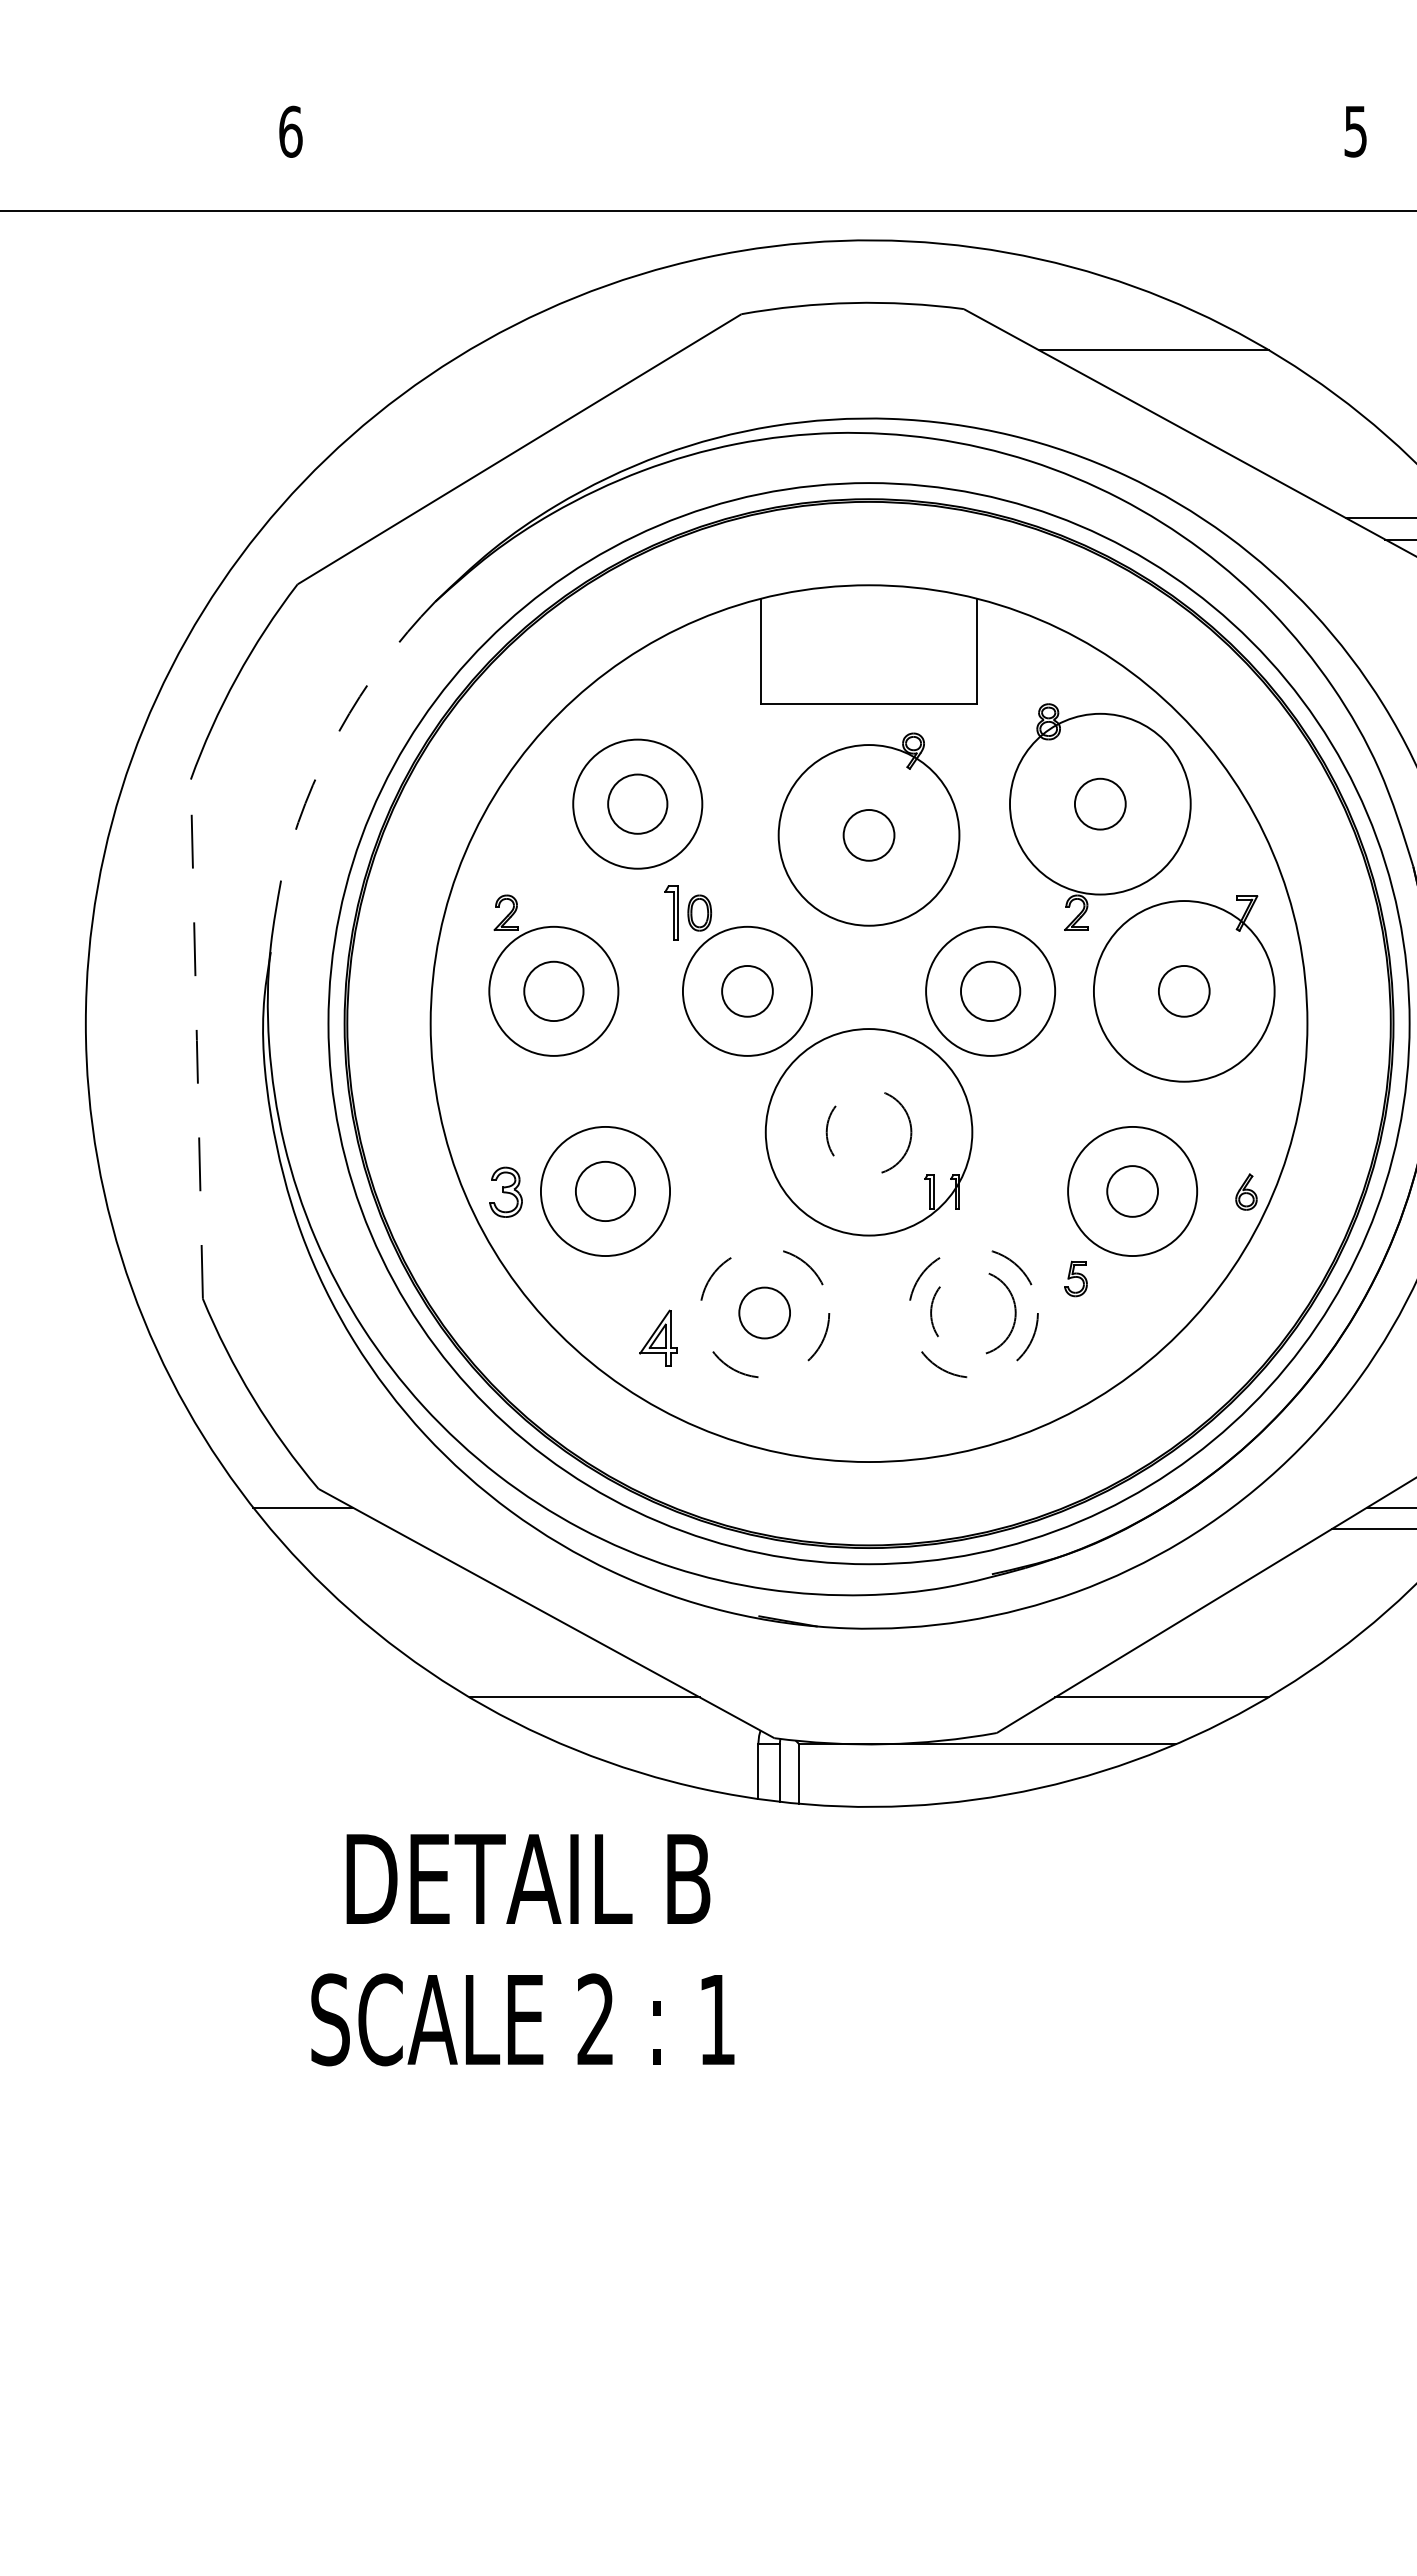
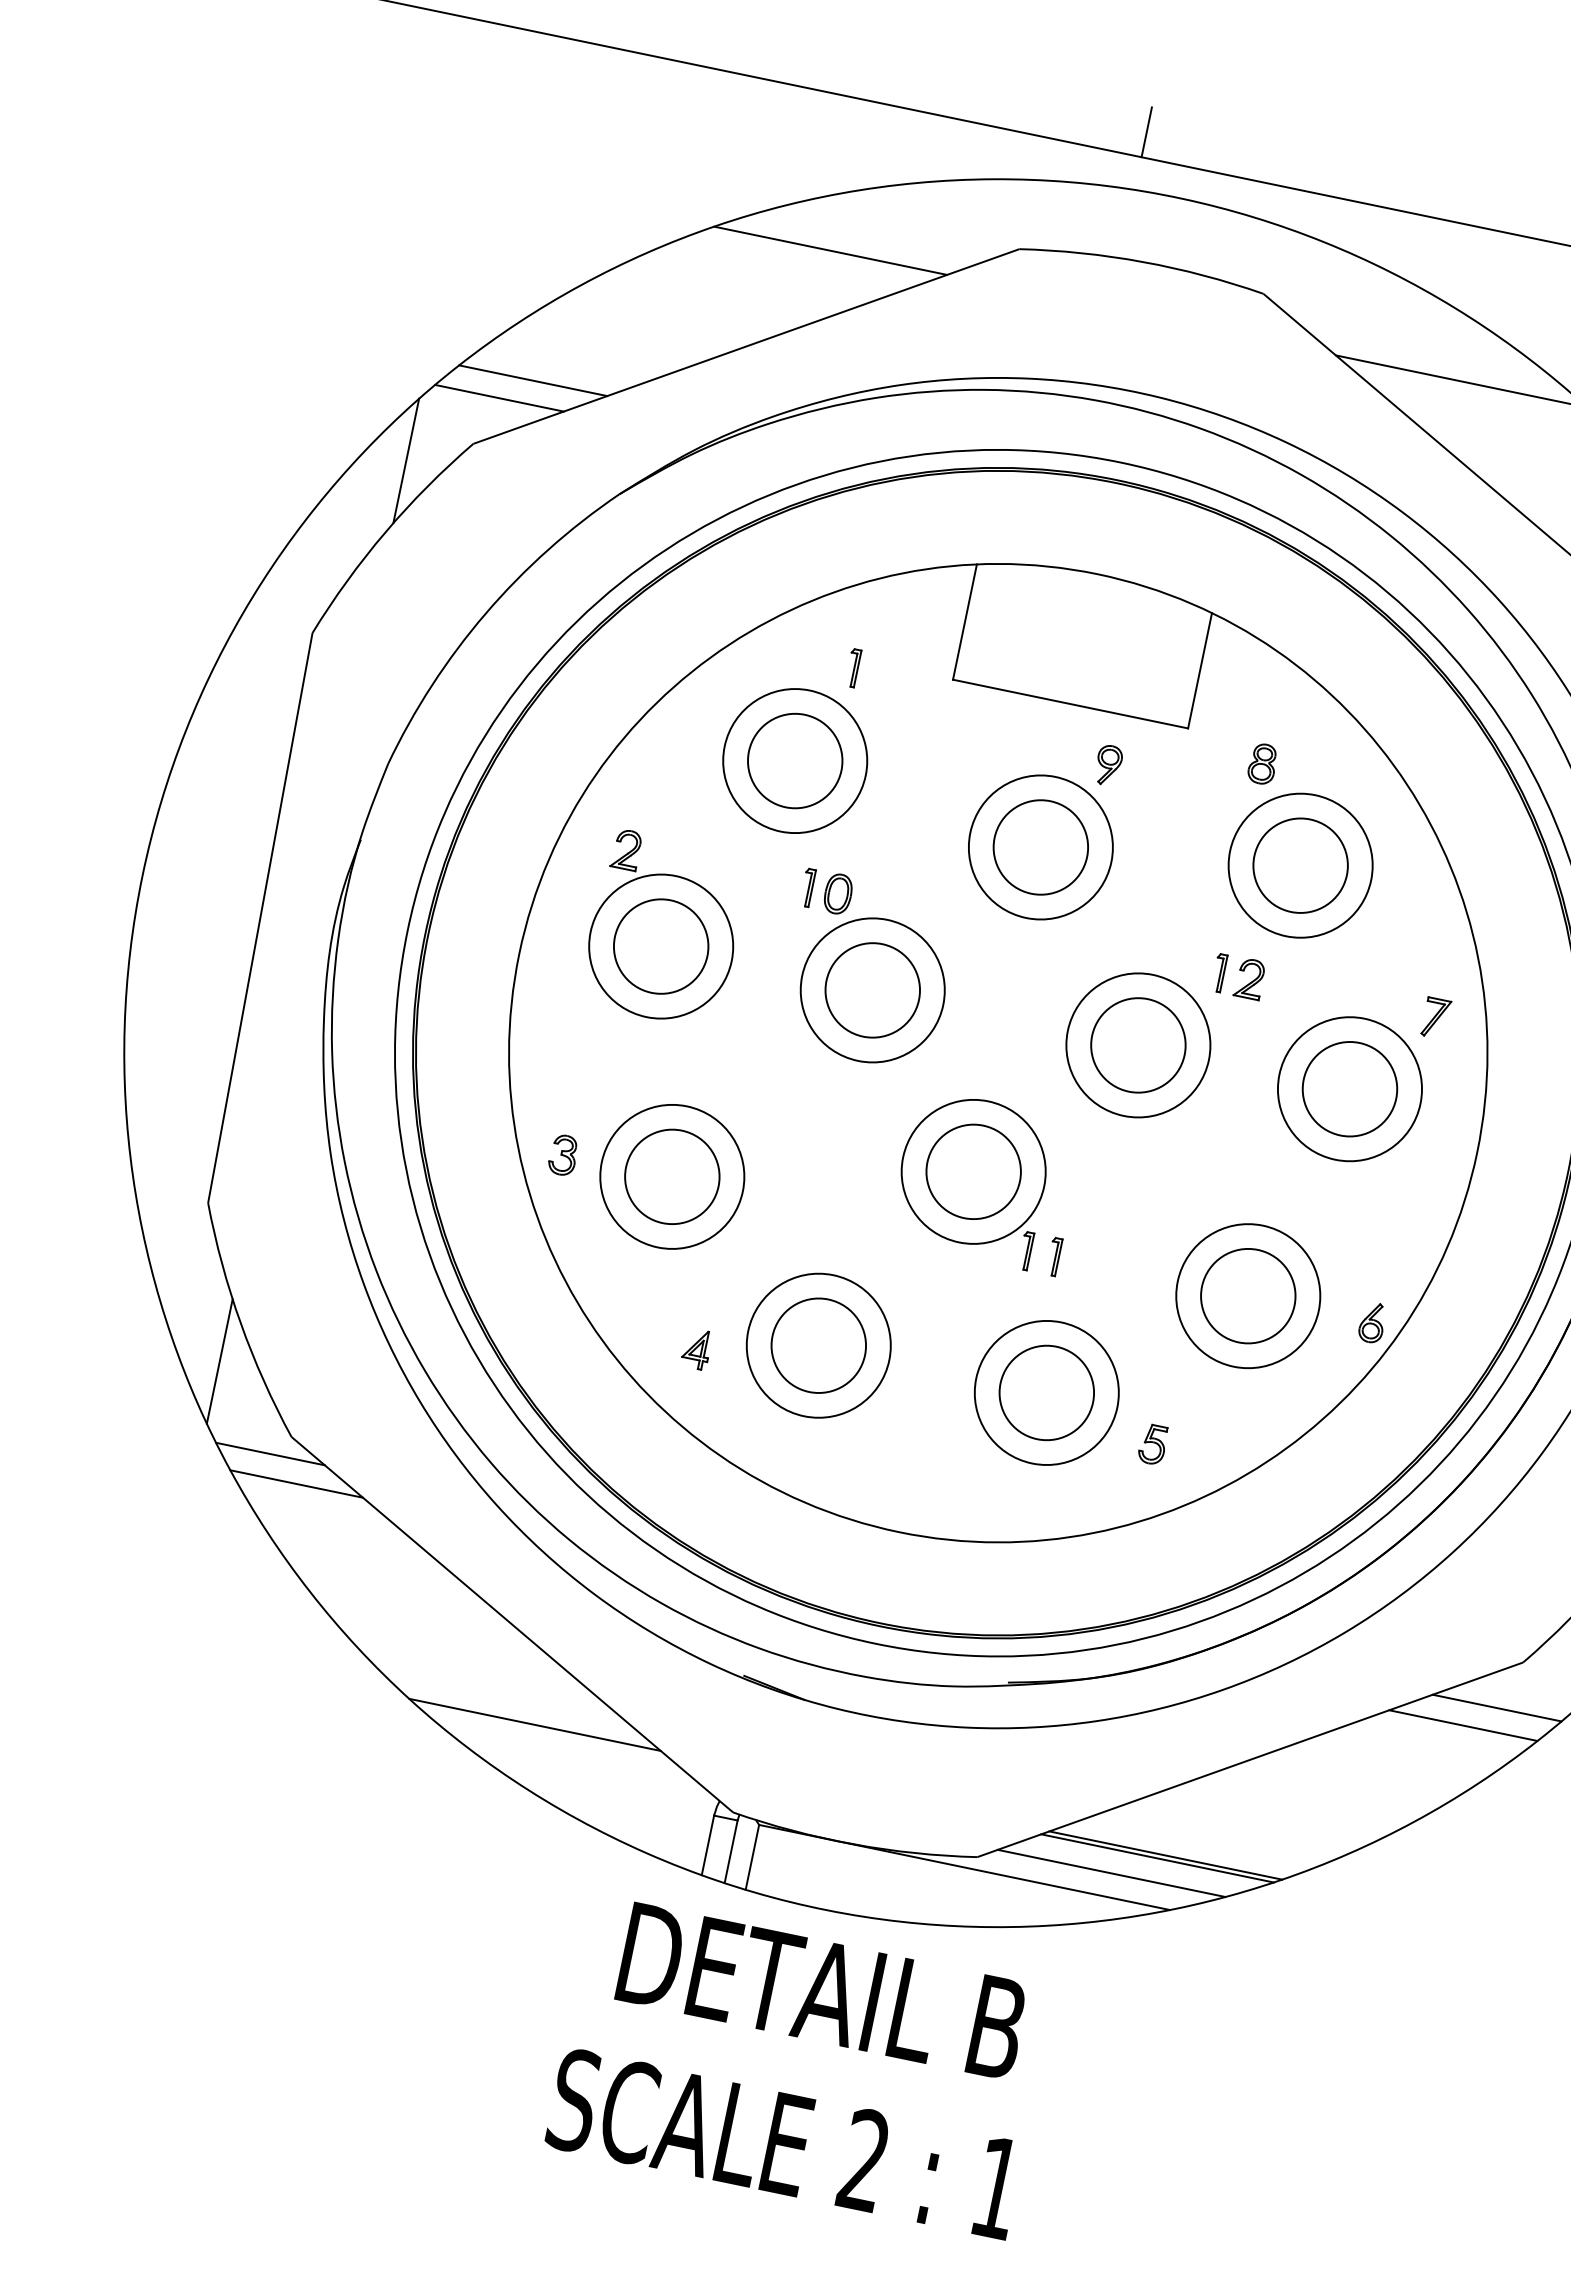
line: (832, 188) -> (1147, 132), added
line: (575, 349) -> (830, 250), added
line: (338, 518) -> (532, 381), added
line: (312, 539) -> (499, 398), added
line: (241, 611) -> (405, 460), added
part: (671, 711) -> (853, 667), added
arc: (339, 731) -> (485, 614), dashed -> solid
circle: (637, 803) -> (795, 760), size x1.43
circle: (1099, 803) -> (1299, 864), size x0.71
circle: (1100, 803) -> (1300, 865), size x1.67
circle: (868, 834) -> (1040, 846), size x0.71
circle: (868, 835) -> (1040, 847), size x1.67
part: (671, 912) -> (807, 887), size x0.62
part: (1048, 912) -> (1219, 972), added
circle: (1183, 990) -> (1349, 1088), size x0.71
circle: (553, 991) -> (660, 946), size x1.43
circle: (747, 991) -> (872, 990), size x1.67
circle: (990, 991) -> (1138, 1045), size x1.43
circle: (1183, 991) -> (1349, 1089), size x1.67
line: (196, 1039) -> (259, 918), dashed -> solid
circle: (868, 1131) -> (973, 1170), dashed -> solid
circle: (868, 1131) -> (973, 1170), size x0.62
part: (505, 1191) -> (563, 1154), size x0.71
circle: (605, 1191) -> (672, 1176), size x1.43
circle: (1132, 1191) -> (1248, 1296), size x1.67
part: (1075, 1278) -> (1152, 1443), moved
circle: (764, 1312) -> (818, 1345), dashed -> solid
circle: (764, 1312) -> (818, 1345), size x1.67
circle: (972, 1312) -> (1045, 1392), dashed -> solid
circle: (973, 1312) -> (1047, 1392), dashed -> solid
part: (657, 1337) -> (696, 1348), size x0.62
line: (241, 1435) -> (219, 1361), added
line: (331, 1529) -> (296, 1484), added
line: (1154, 1701) -> (1156, 1858), added
line: (1117, 1722) -> (1111, 1872), added
text: (522, 1950) -> (799, 2068), moved

